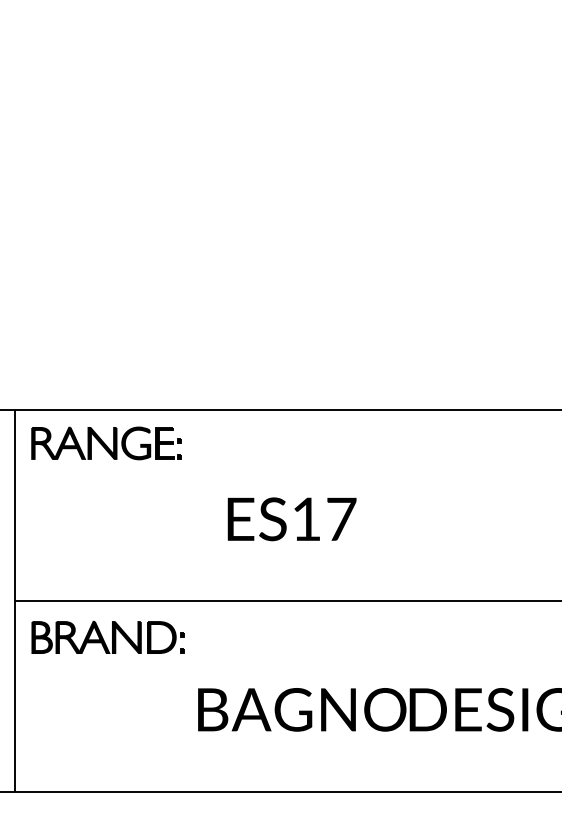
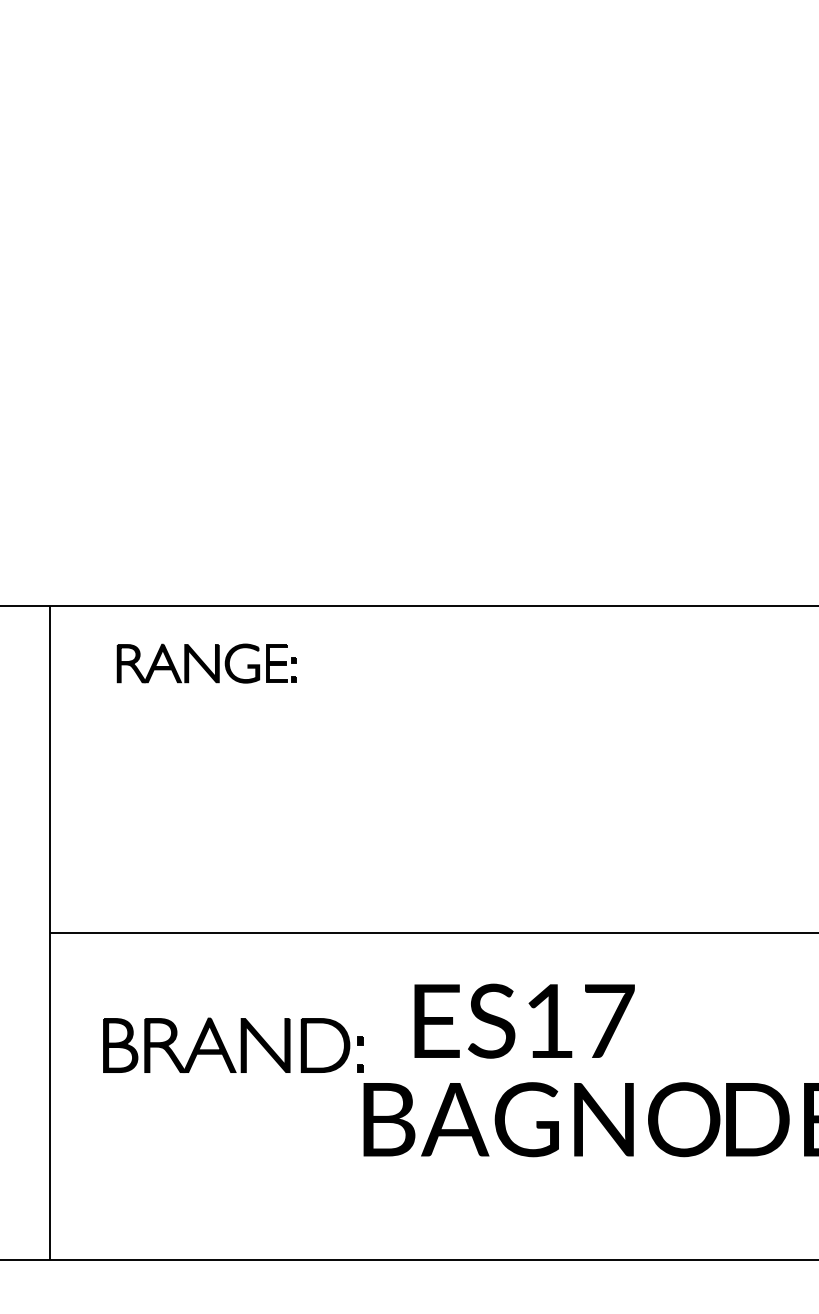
part: (106, 443) -> (206, 663), size x0.7
text: (291, 519) -> (523, 1021), moved
part: (107, 636) -> (232, 1043), moved

